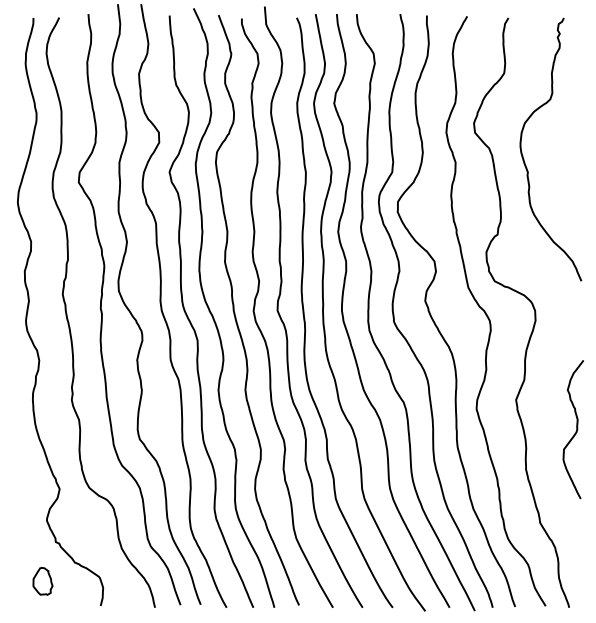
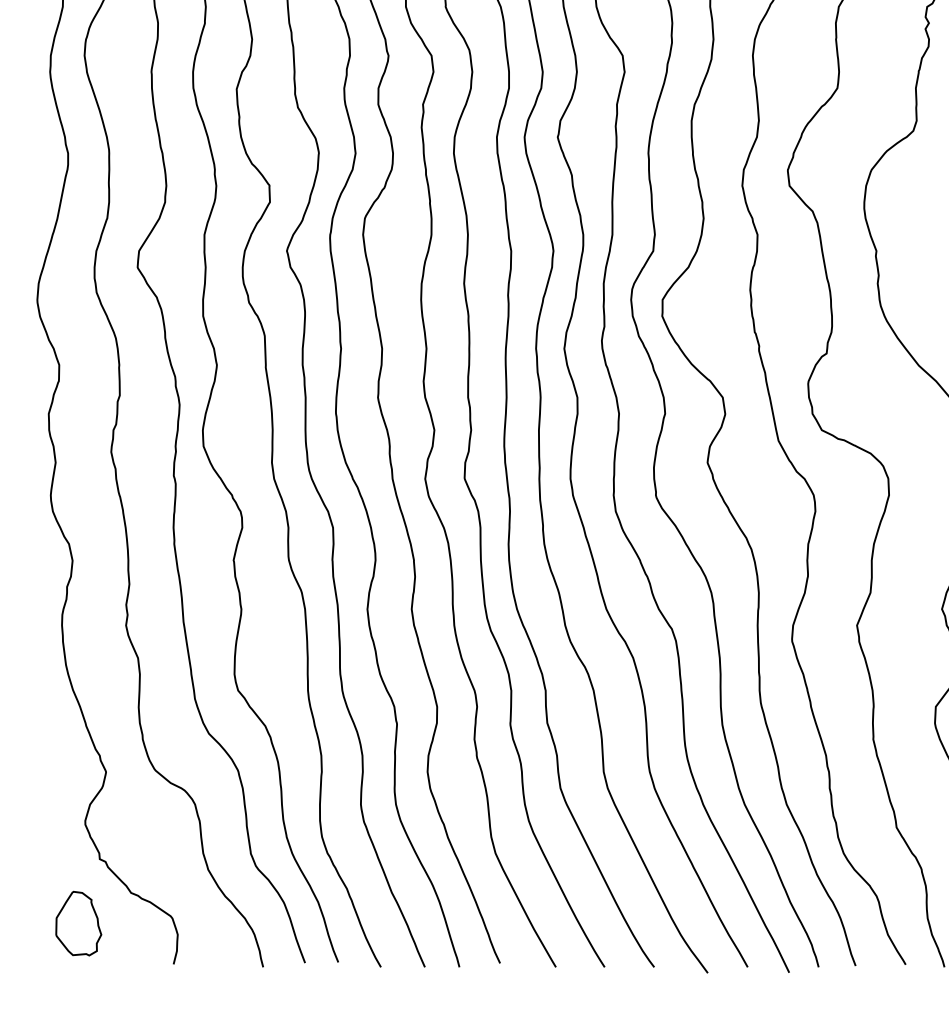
part: (42, 581) -> (77, 924), size x1.43

